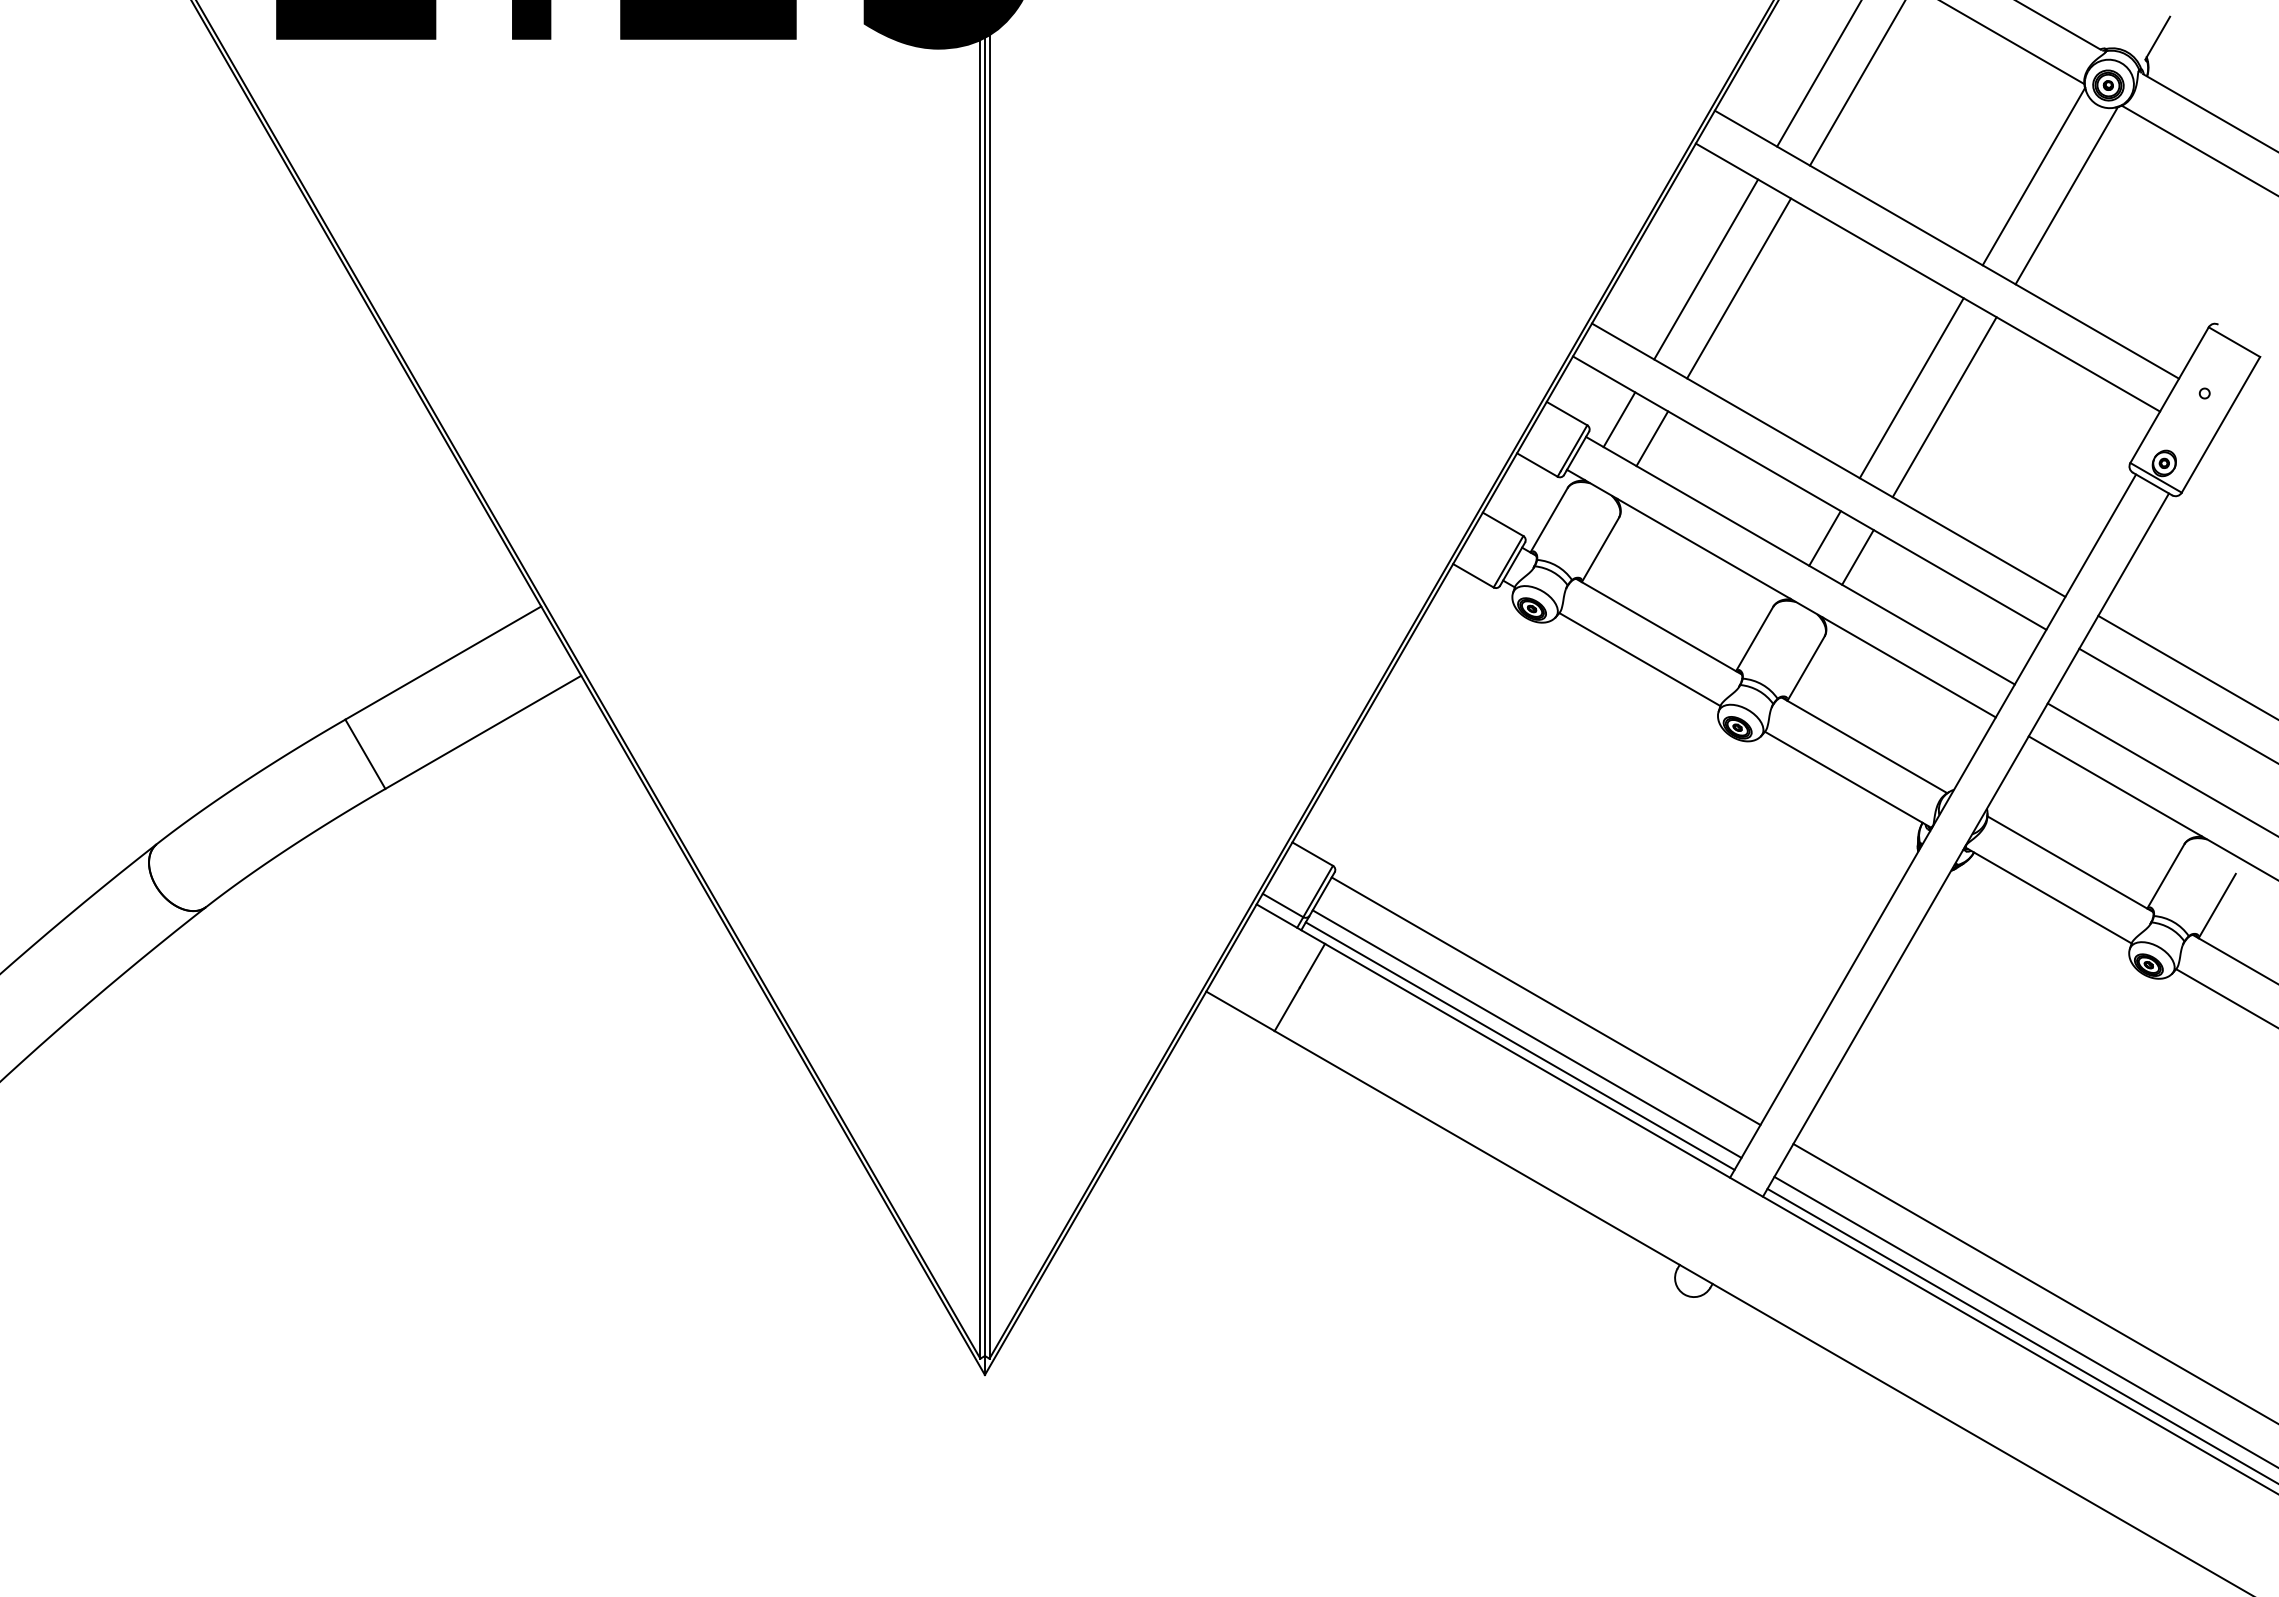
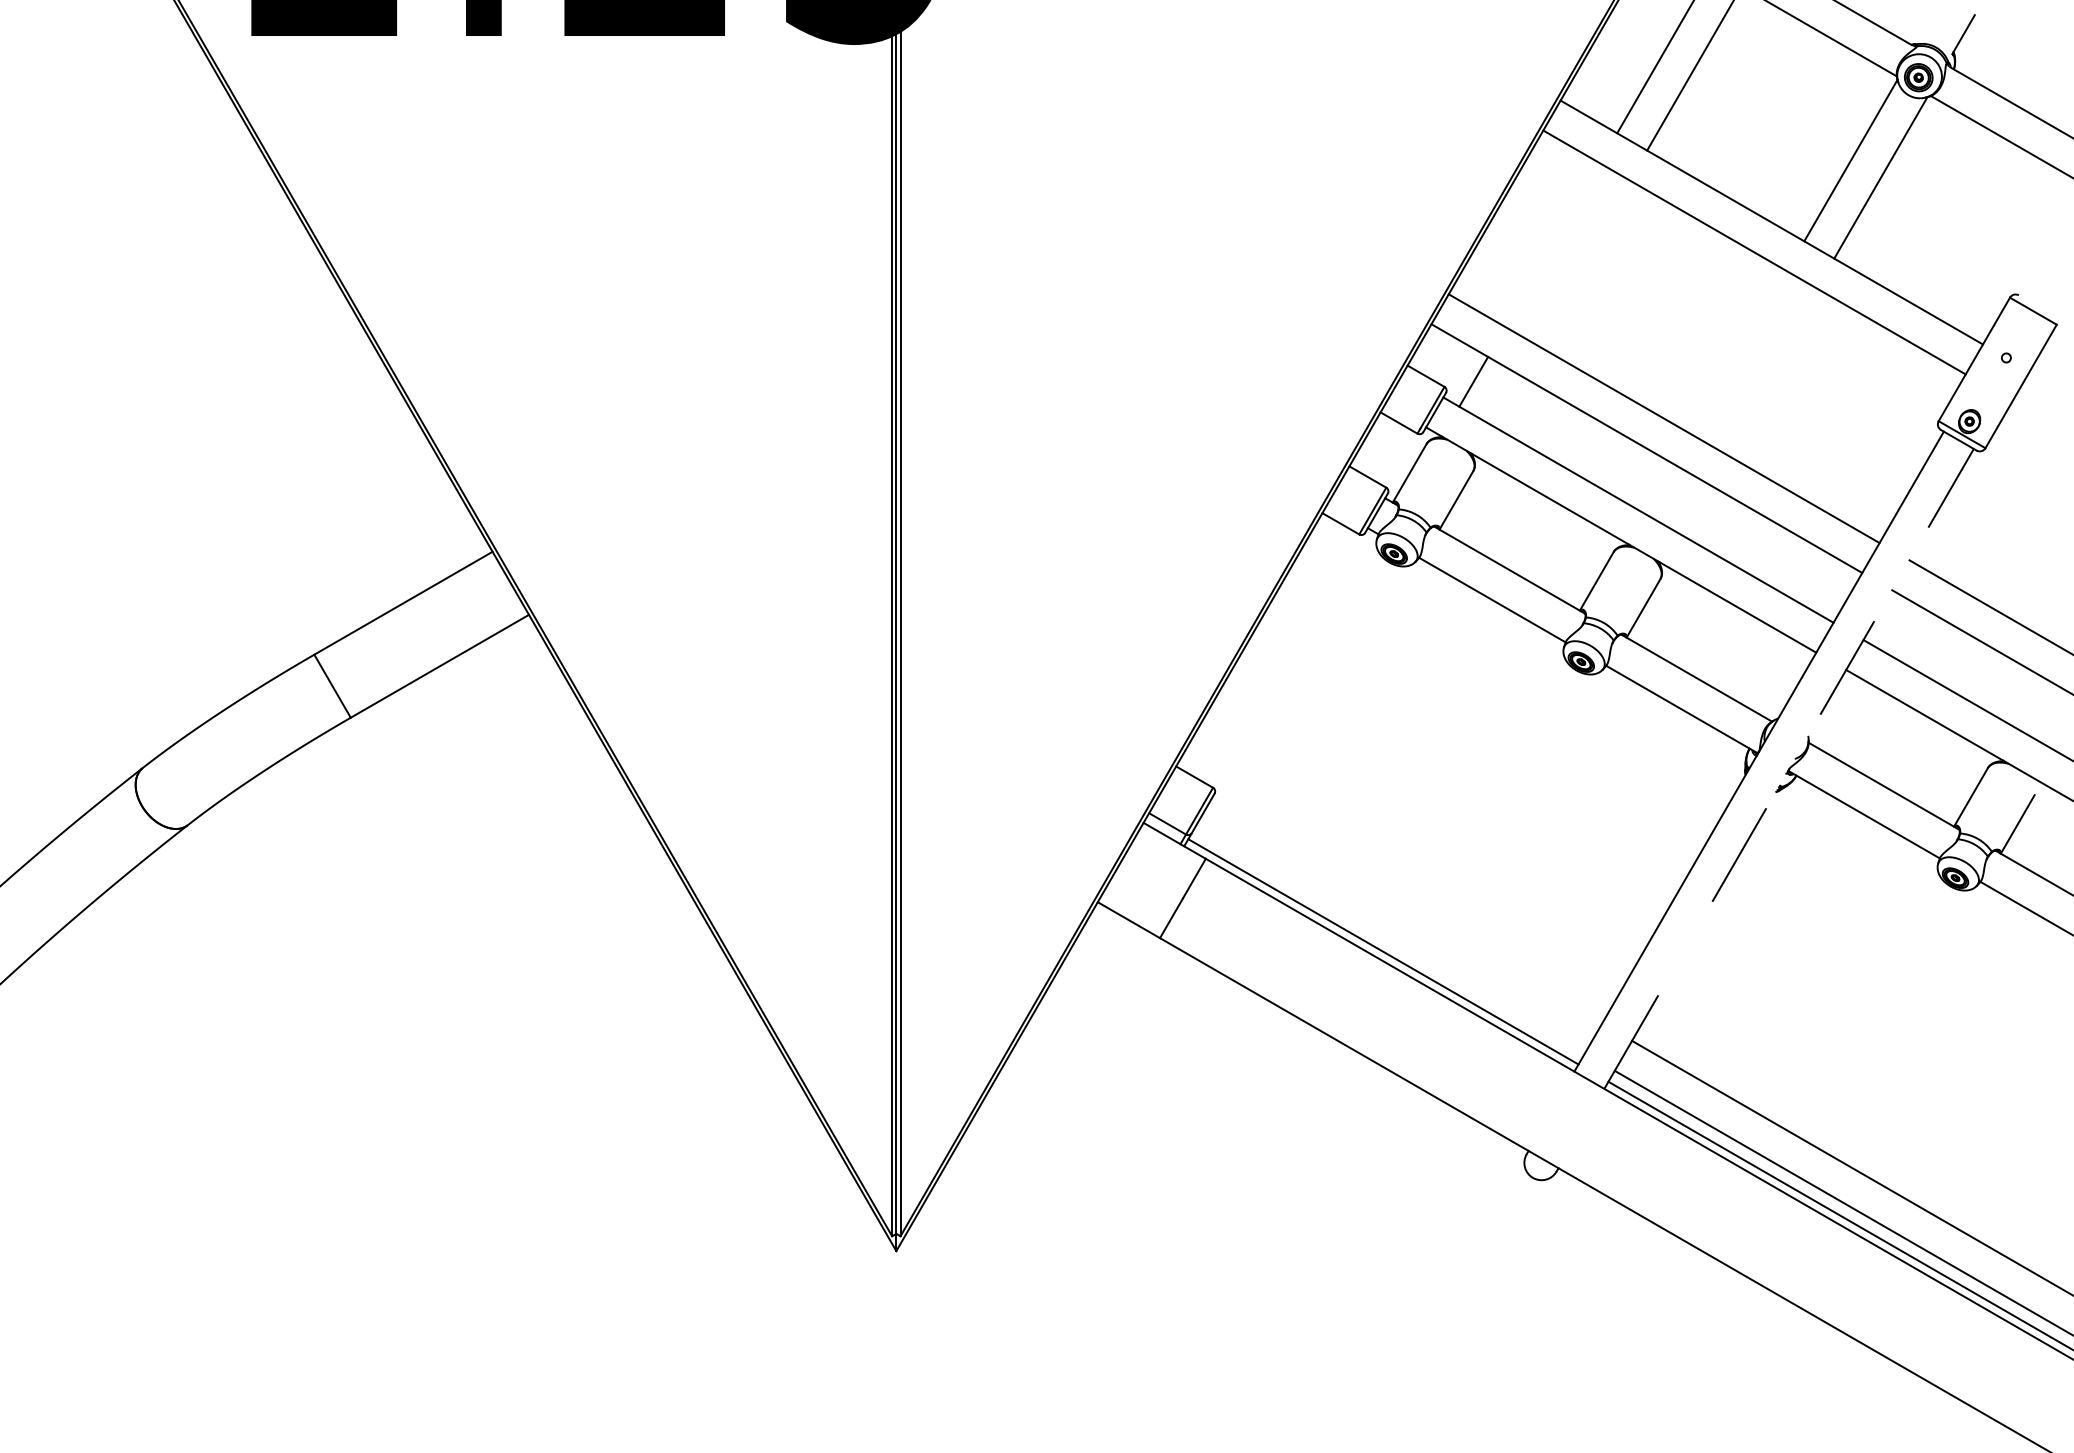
line: (1706, 269) -> (1552, 245), removed
line: (1739, 288) -> (1583, 262), removed
line: (1911, 388) -> (1739, 353), removed
line: (1944, 407) -> (1769, 370), removed
line: (1652, 438) -> (1503, 398), removed
line: (1824, 538) -> (1660, 489), removed
line: (1857, 557) -> (1690, 507), removed
line: (1966, 844) -> (1789, 768), solid -> dashed
line: (1545, 1001) -> (1406, 911), removed
line: (1526, 1033) -> (1389, 940), removed

